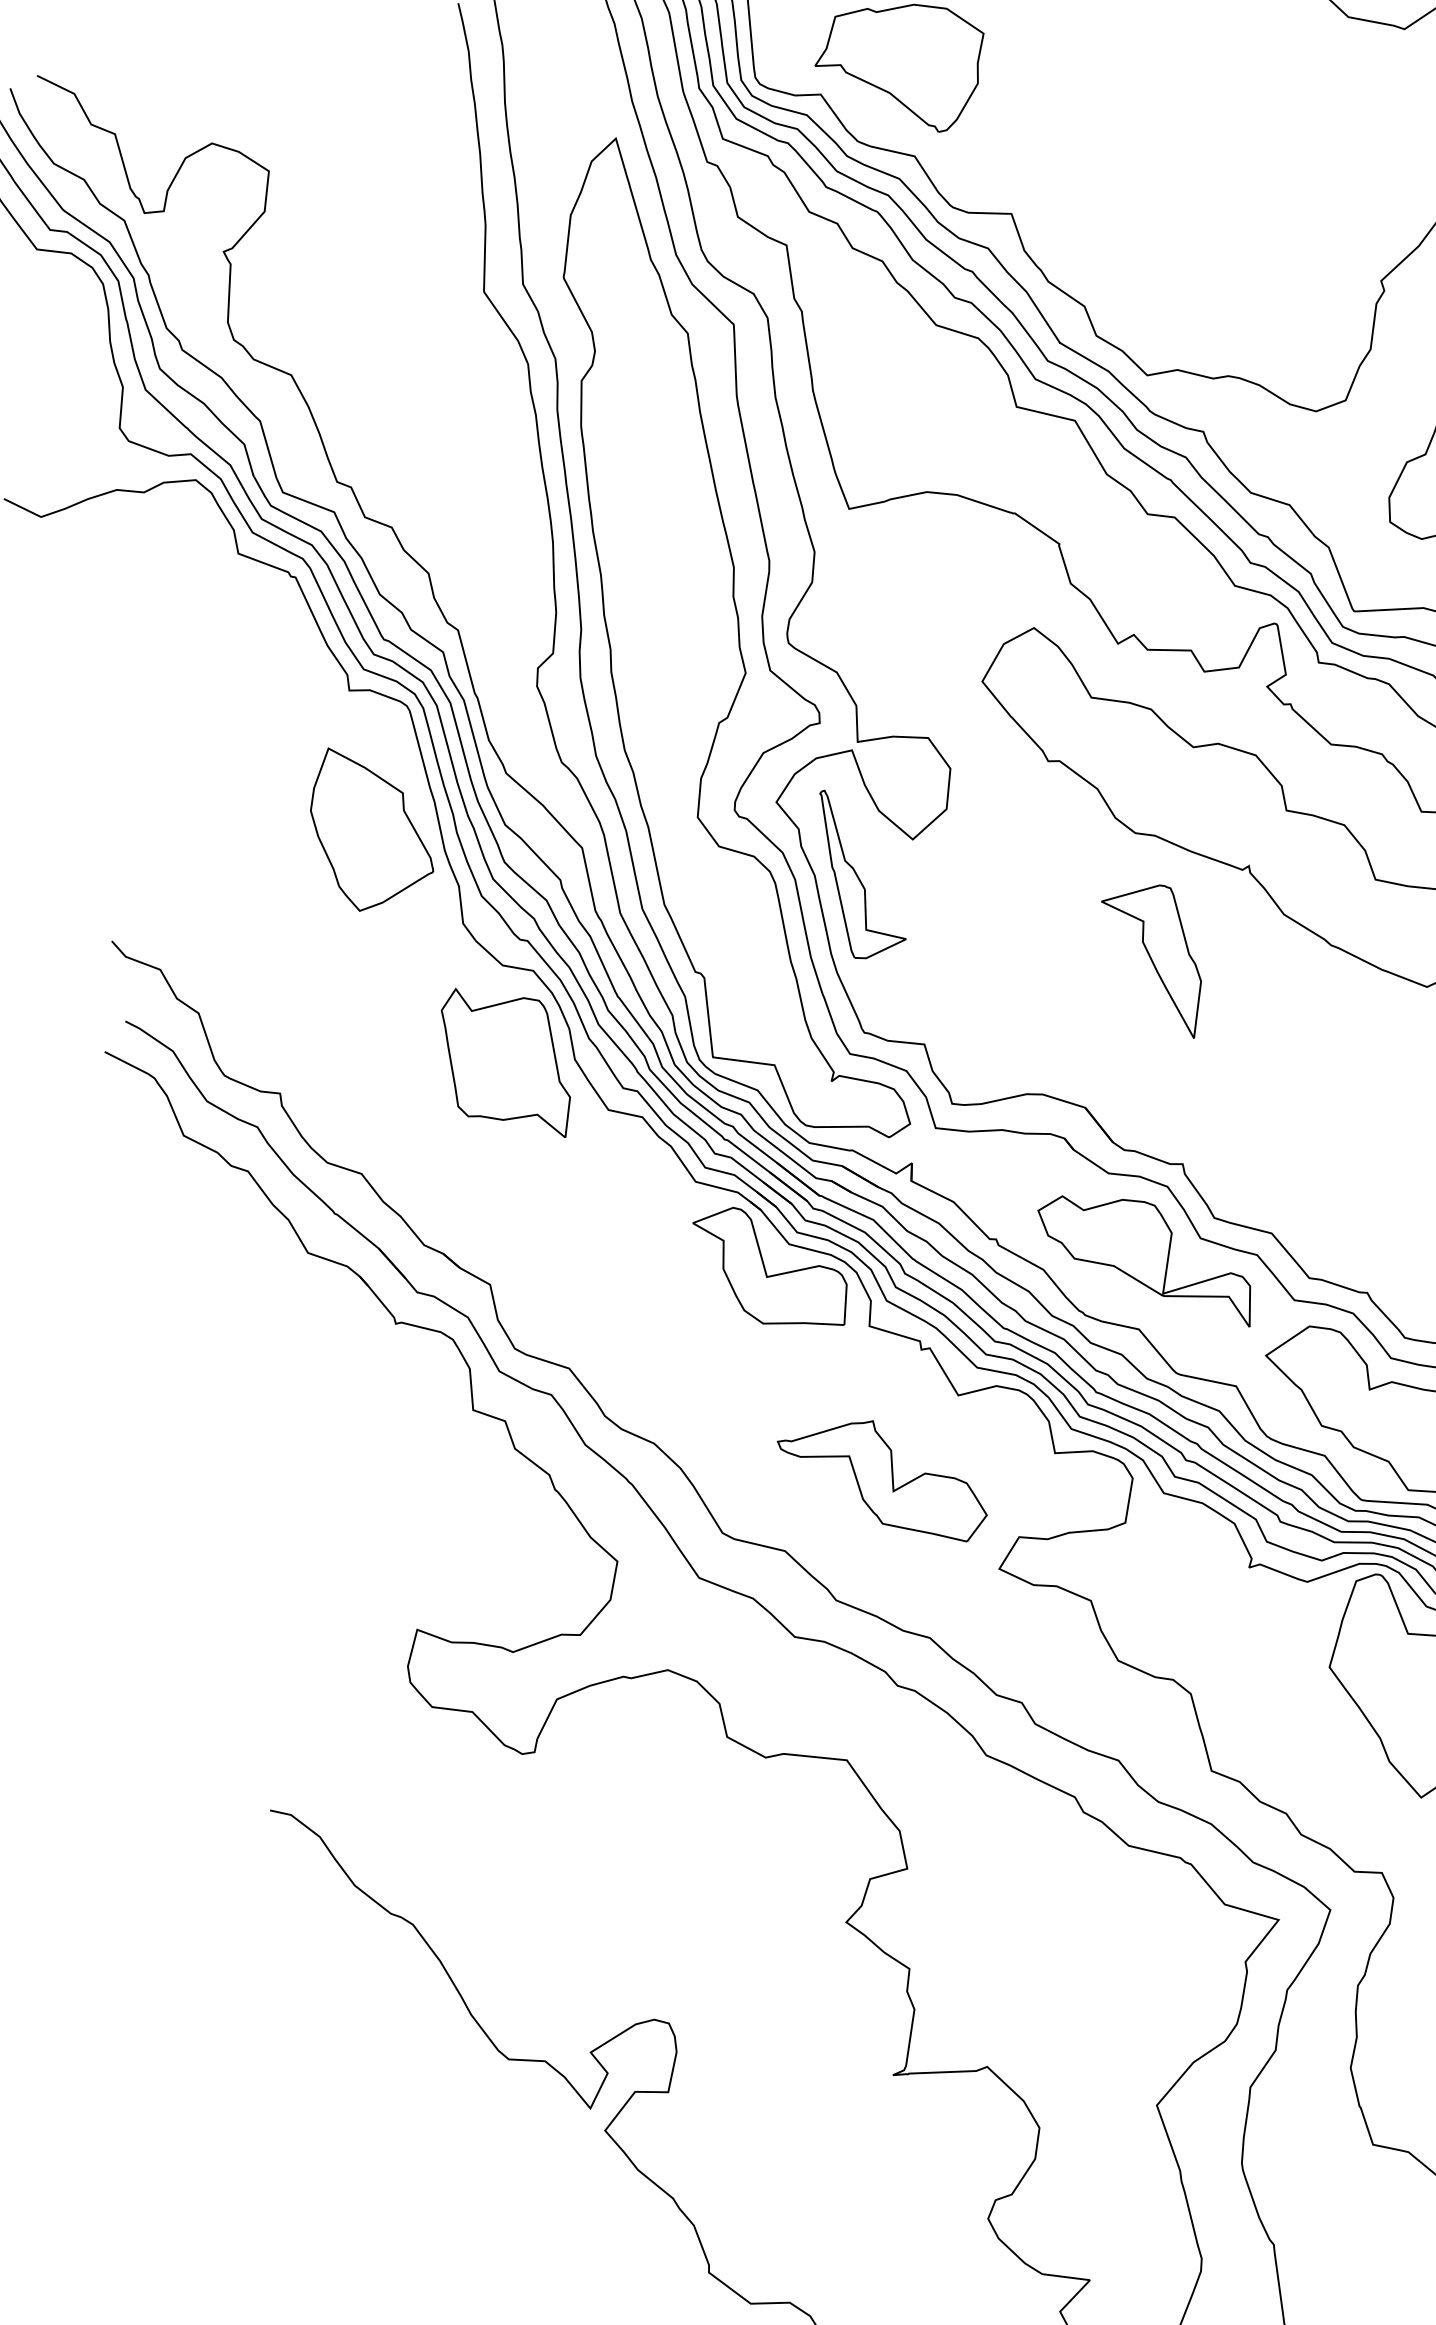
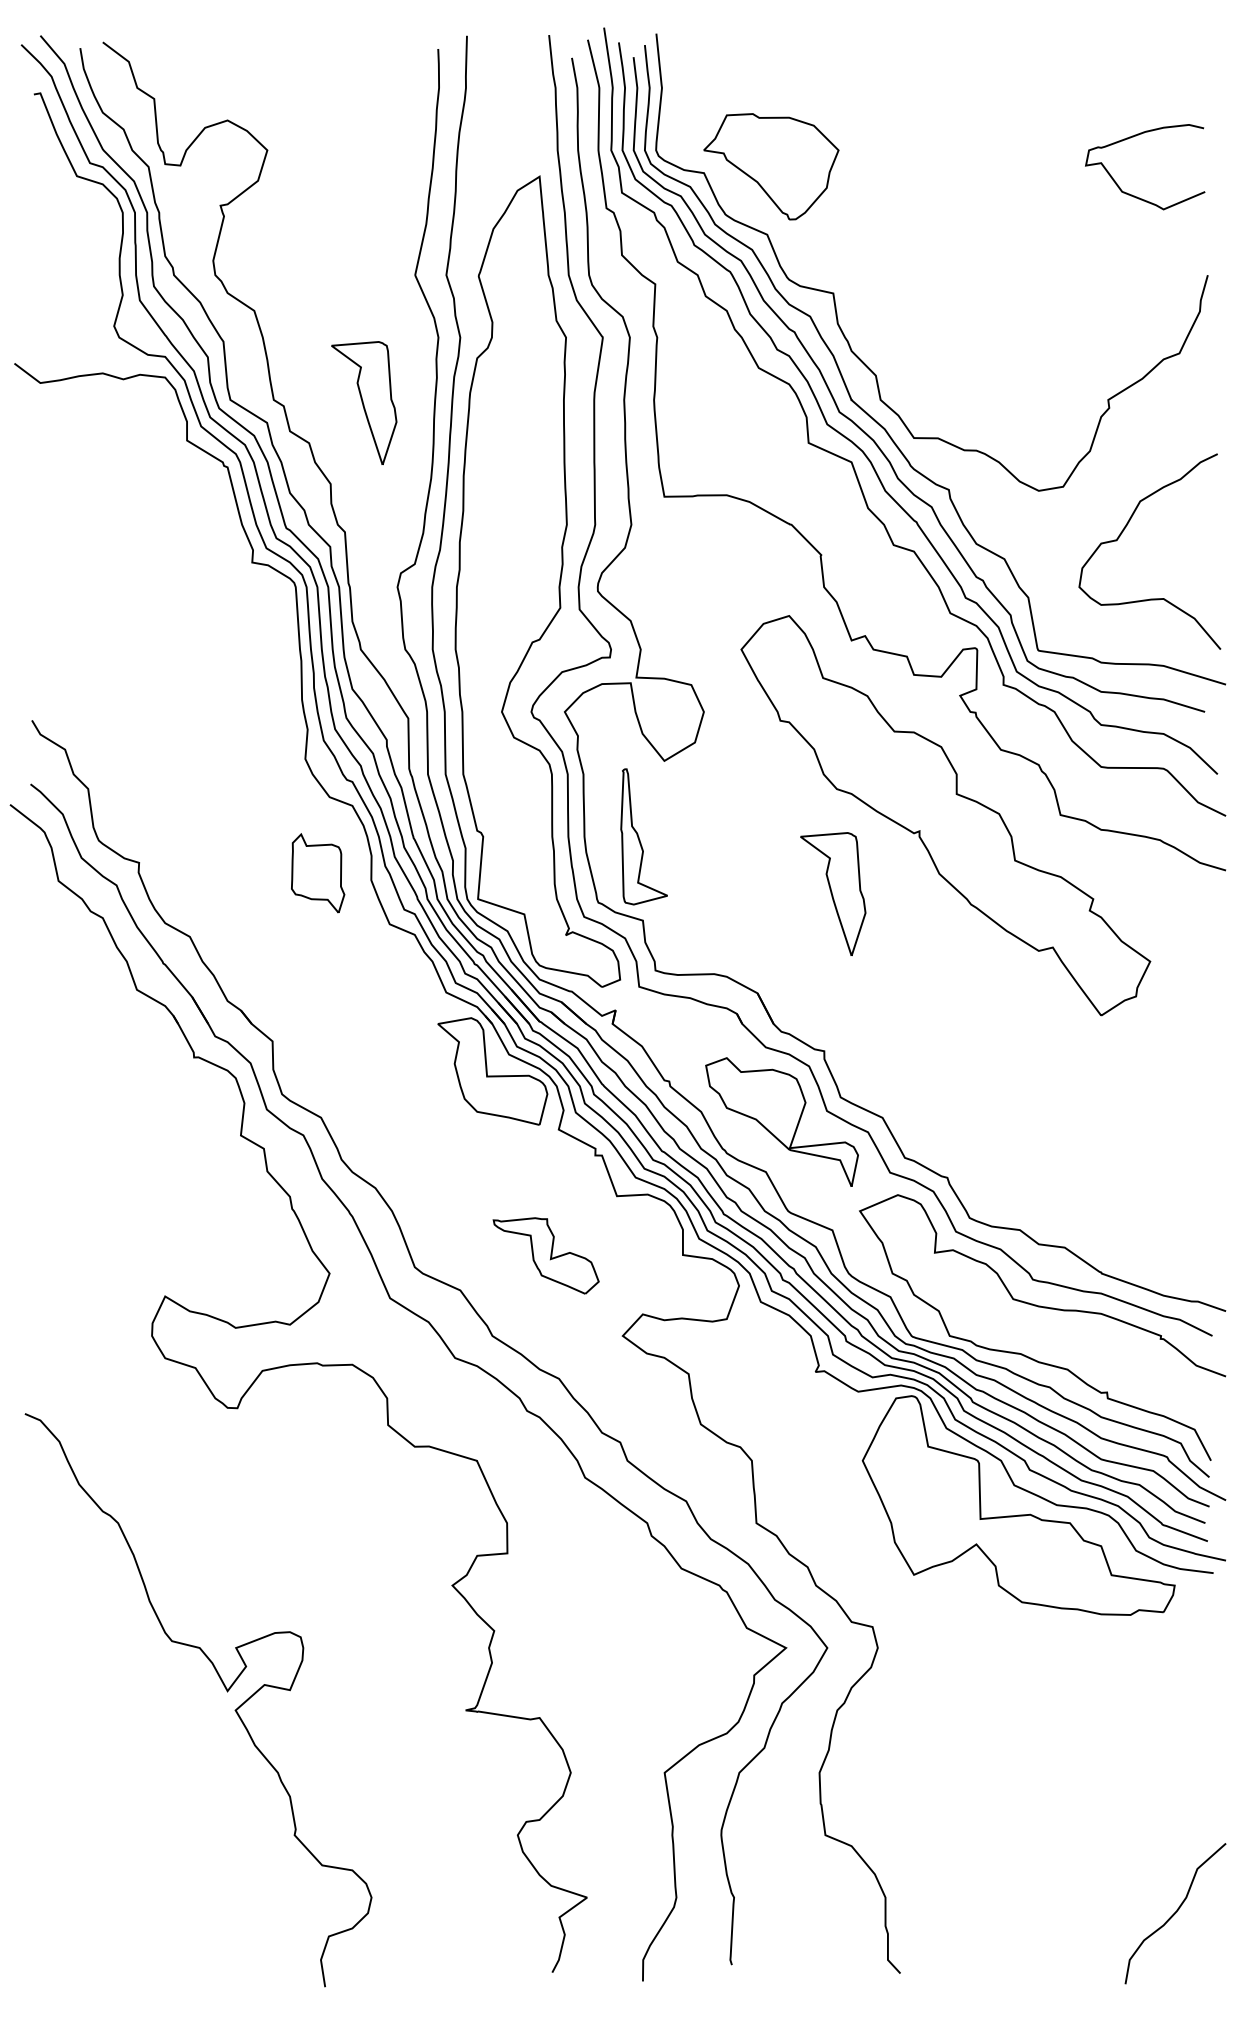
part: (451, 463) -> (364, 402), added
part: (368, 824) -> (247, 668), removed
part: (861, 870) -> (643, 836), moved
part: (505, 1063) -> (317, 873), size x0.6
part: (884, 1486) -> (546, 1255), size x0.7

